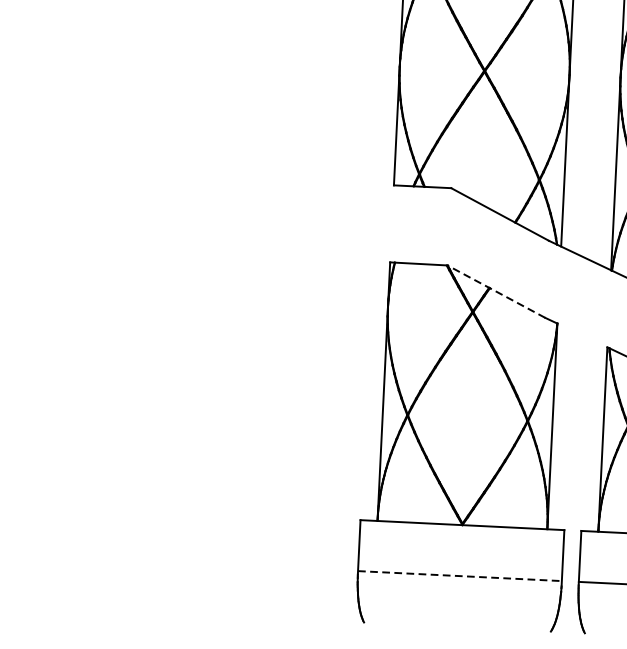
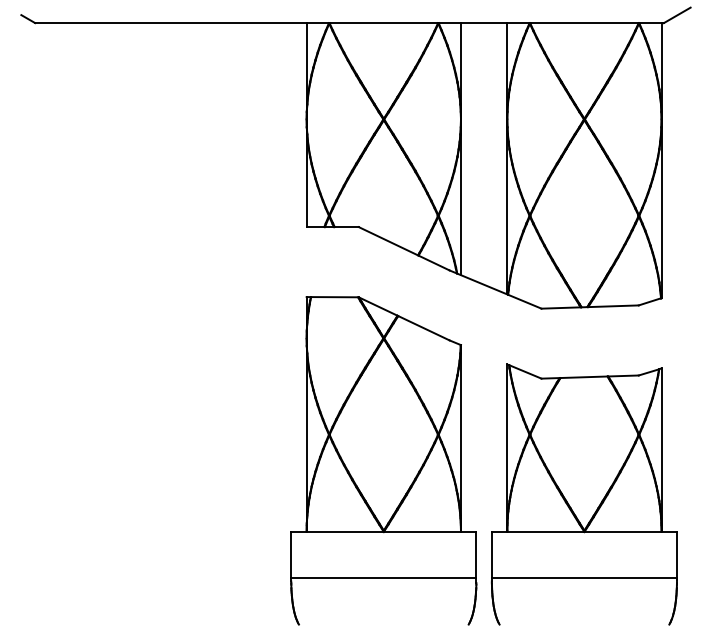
line: (495, 291) -> (403, 318), dashed -> solid
line: (459, 576) -> (383, 578), dashed -> solid

